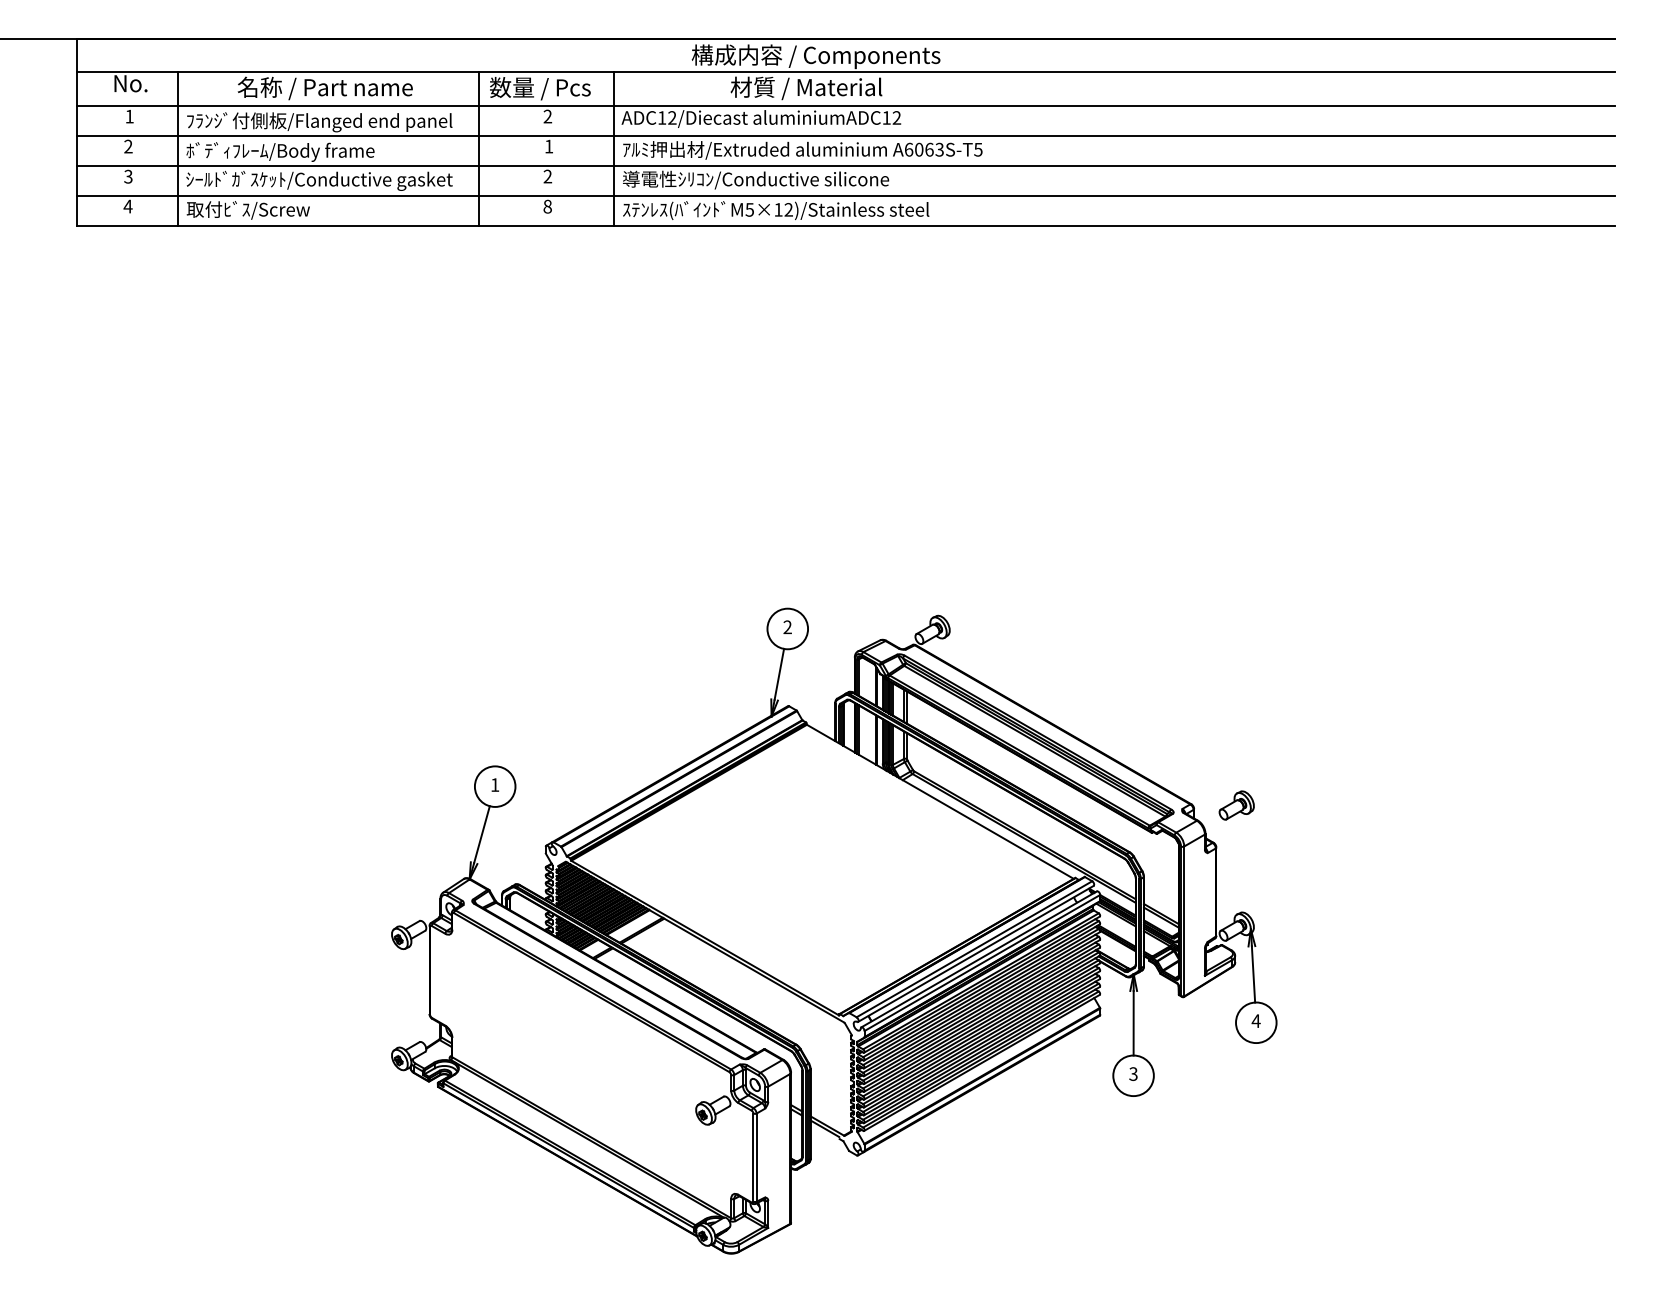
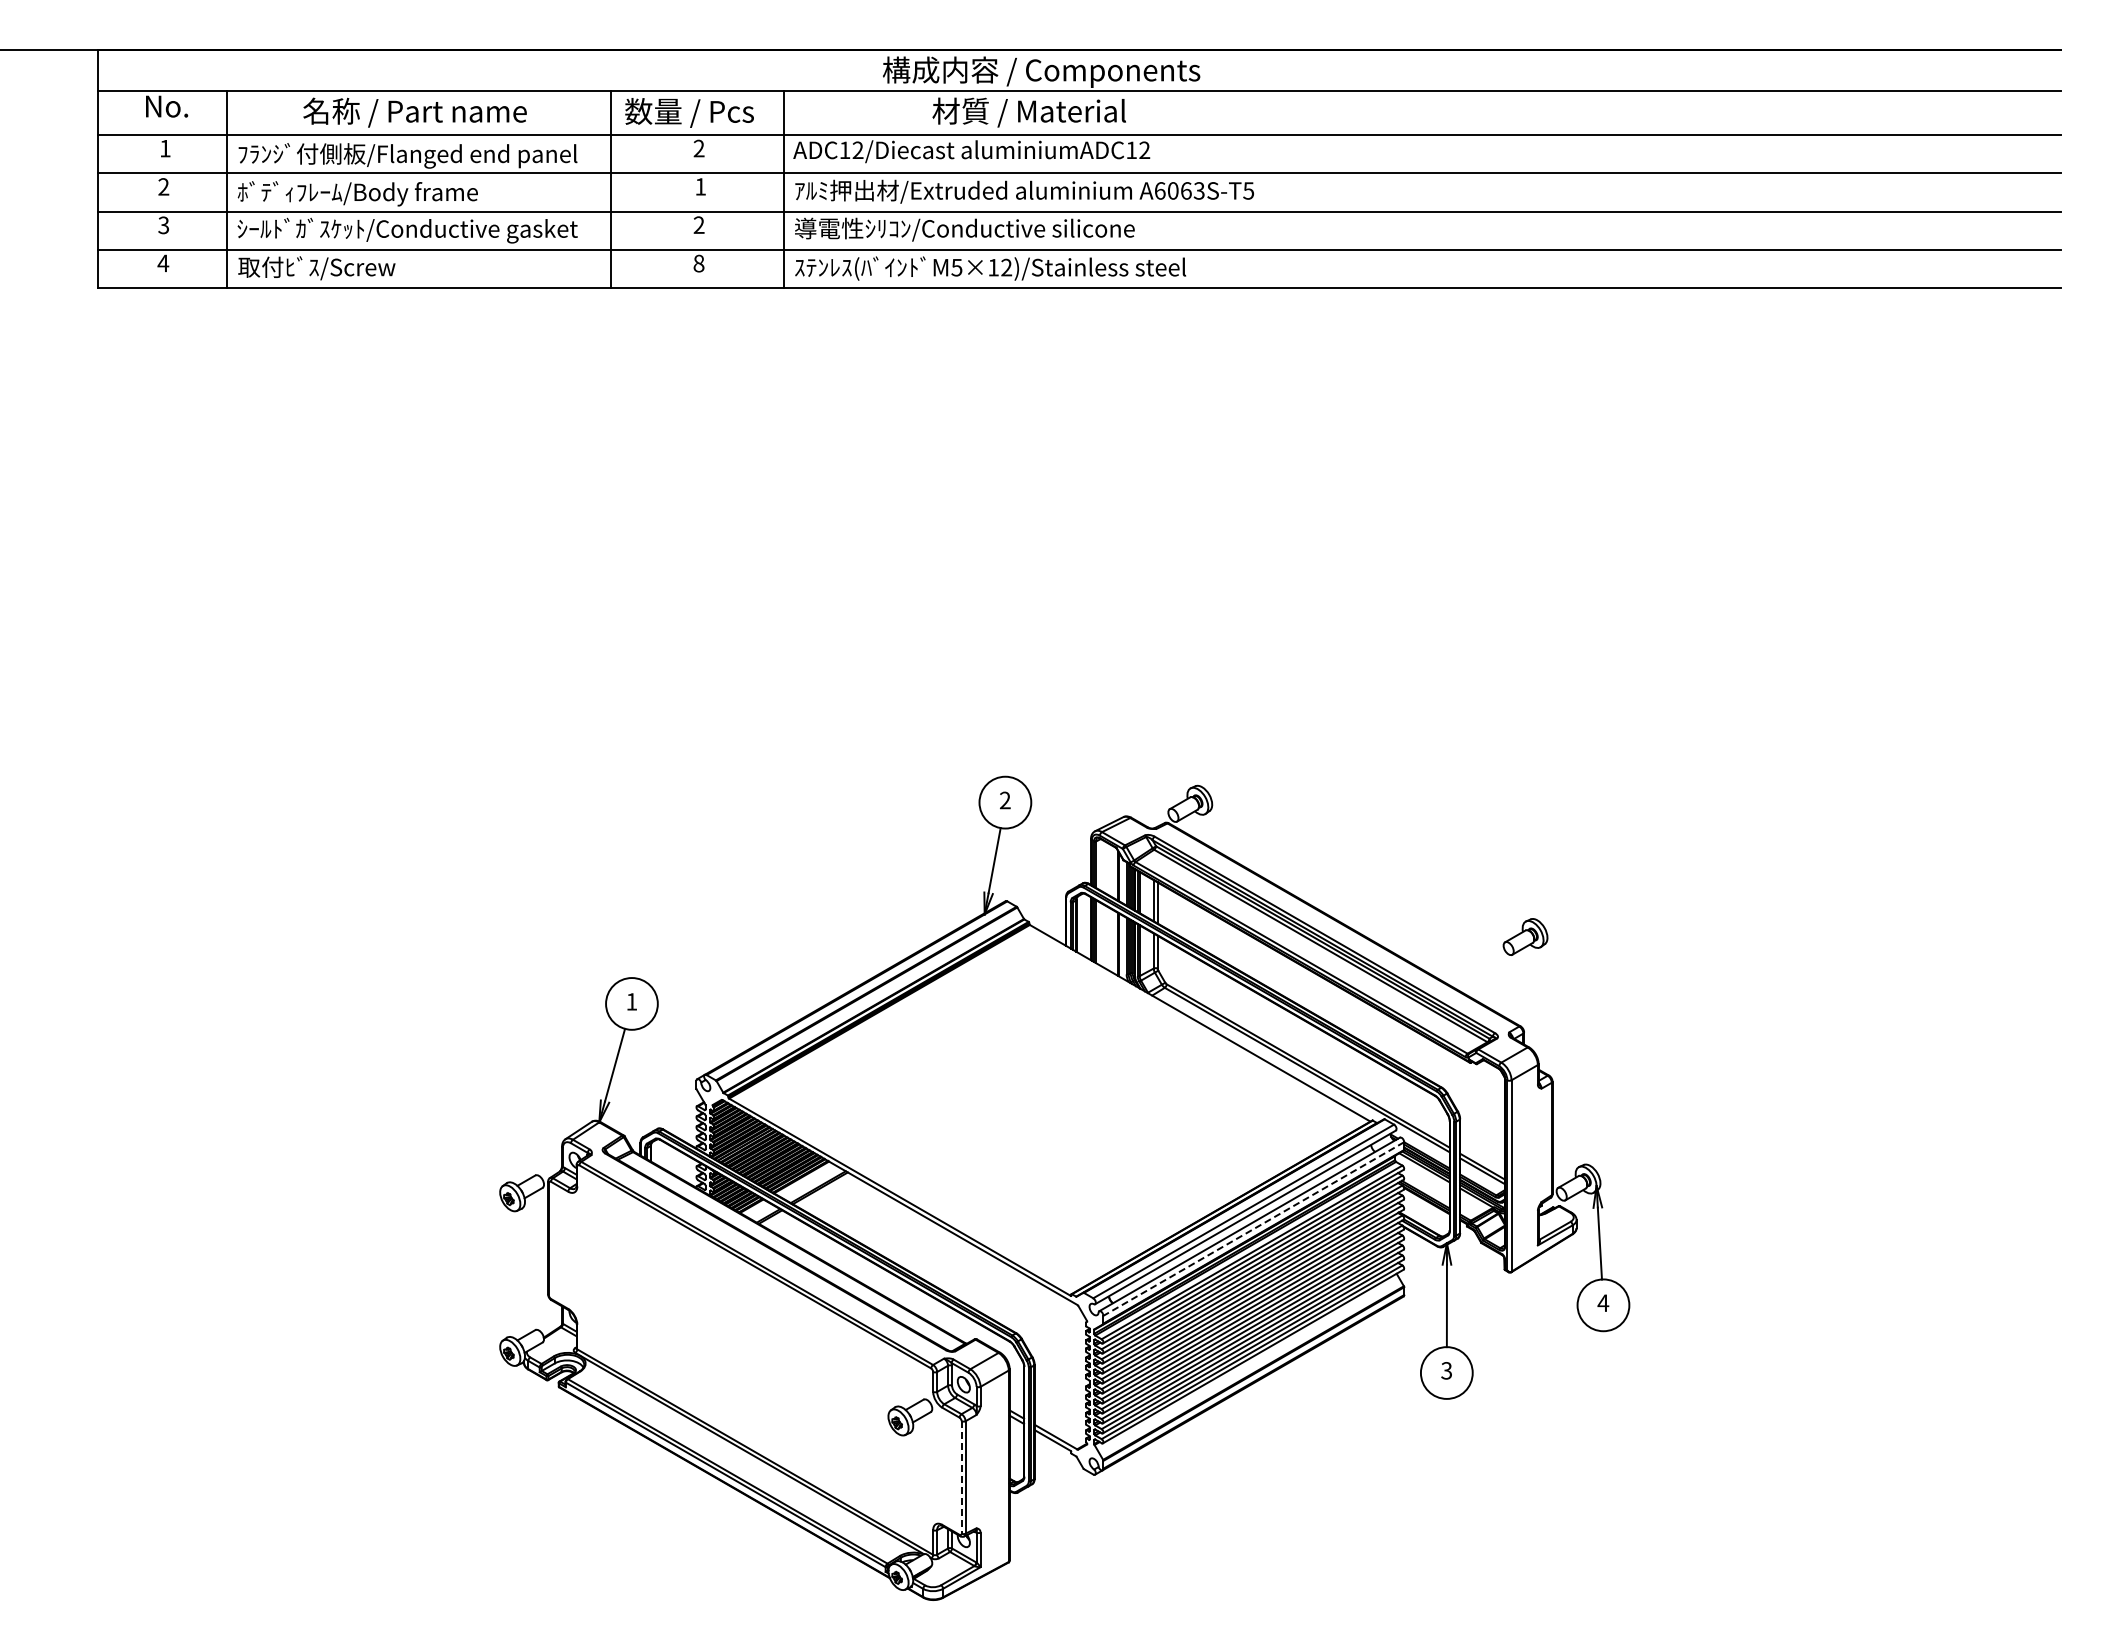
part: (1236, 805) -> (1525, 936), moved
line: (982, 963) -> (1253, 1229), solid -> dashed
line: (753, 1157) -> (961, 1477), solid -> dashed

